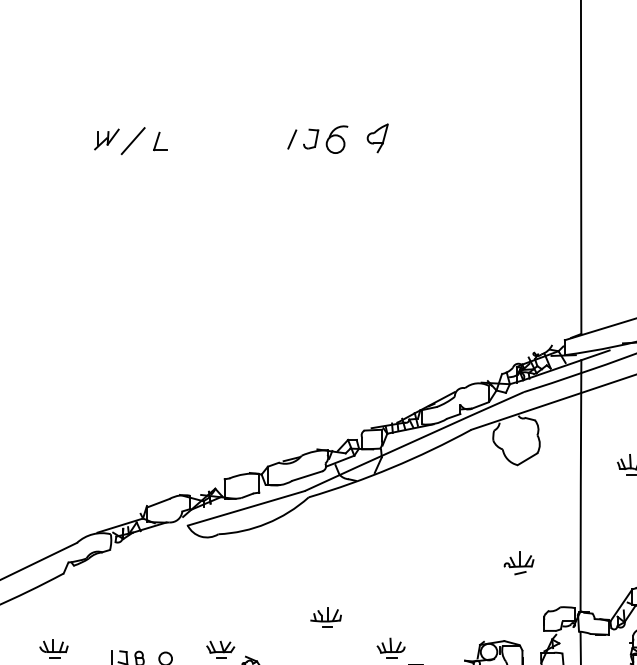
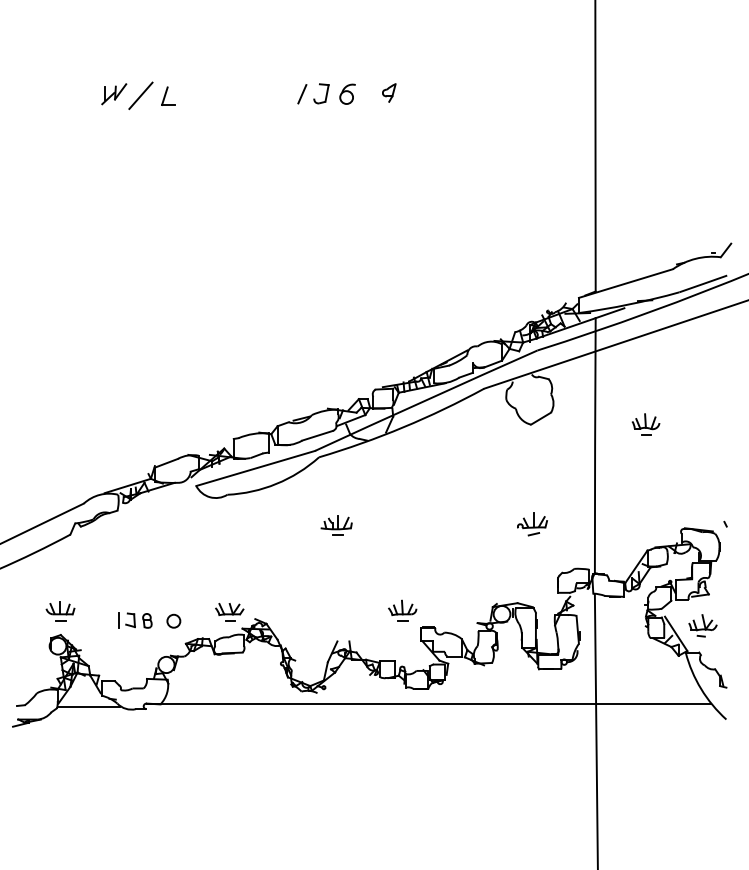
part: (378, 137) -> (389, 92), size x0.62
part: (336, 138) -> (347, 93), size x0.71
part: (325, 617) -> (336, 525), moved

